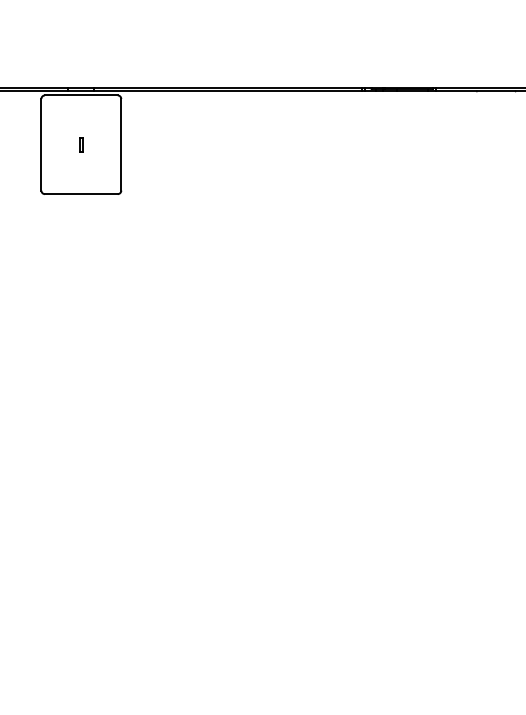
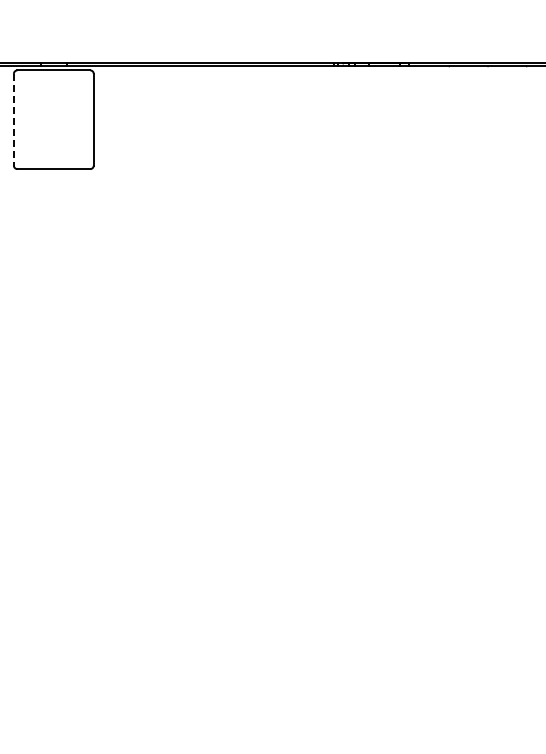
line: (41, 144) -> (13, 119), solid -> dashed
part: (81, 144) -> (53, 119), removed

